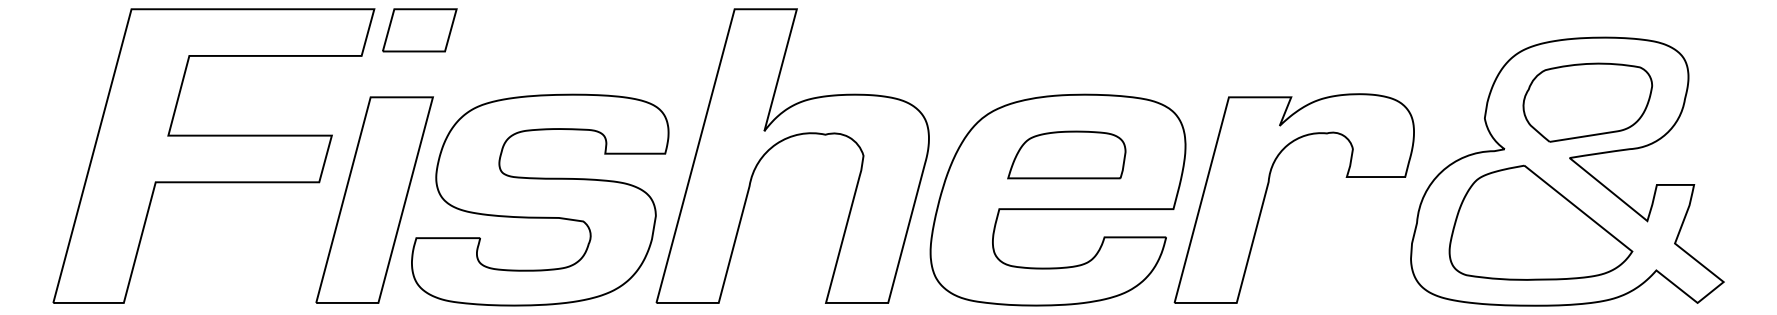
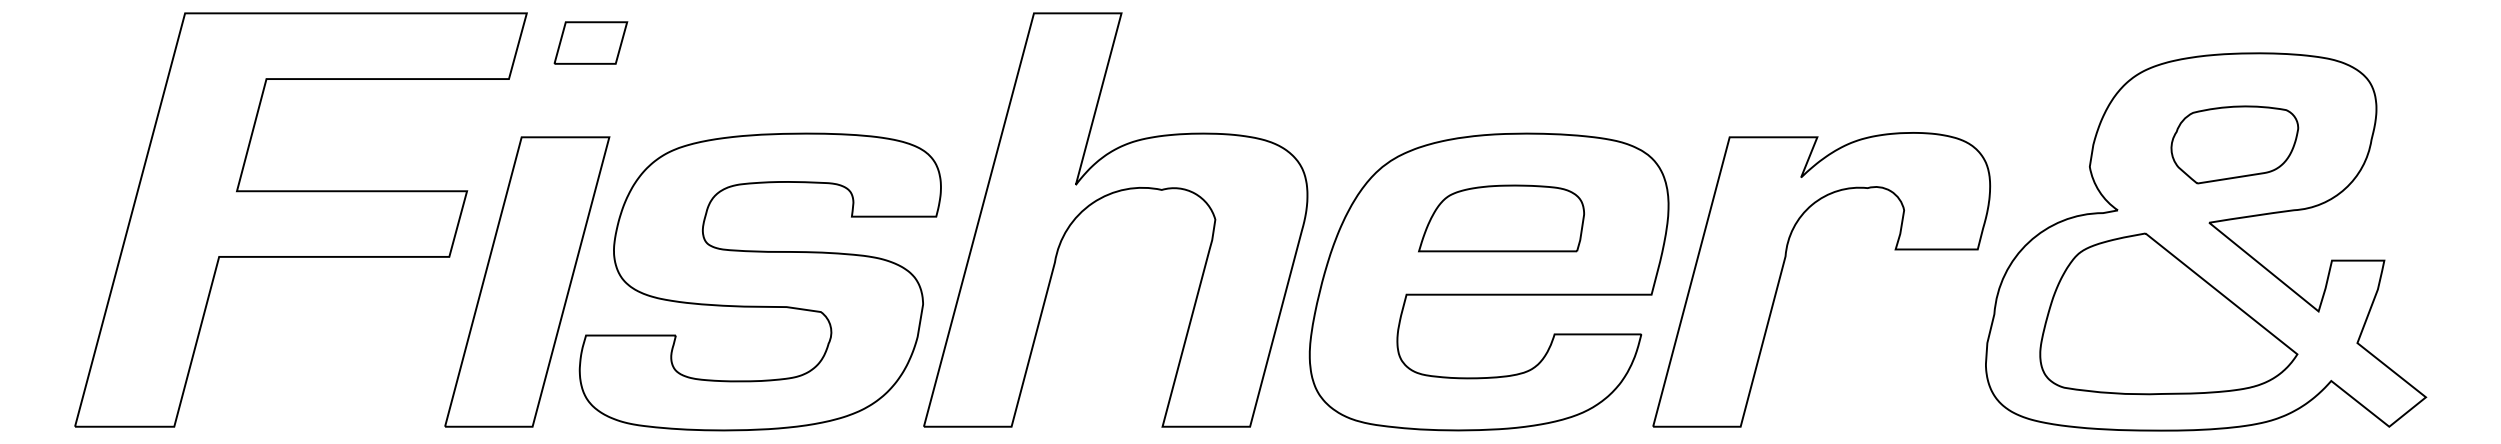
part: (419, 29) -> (590, 42), size x0.7
part: (1587, 102) -> (2234, 144), size x0.7

